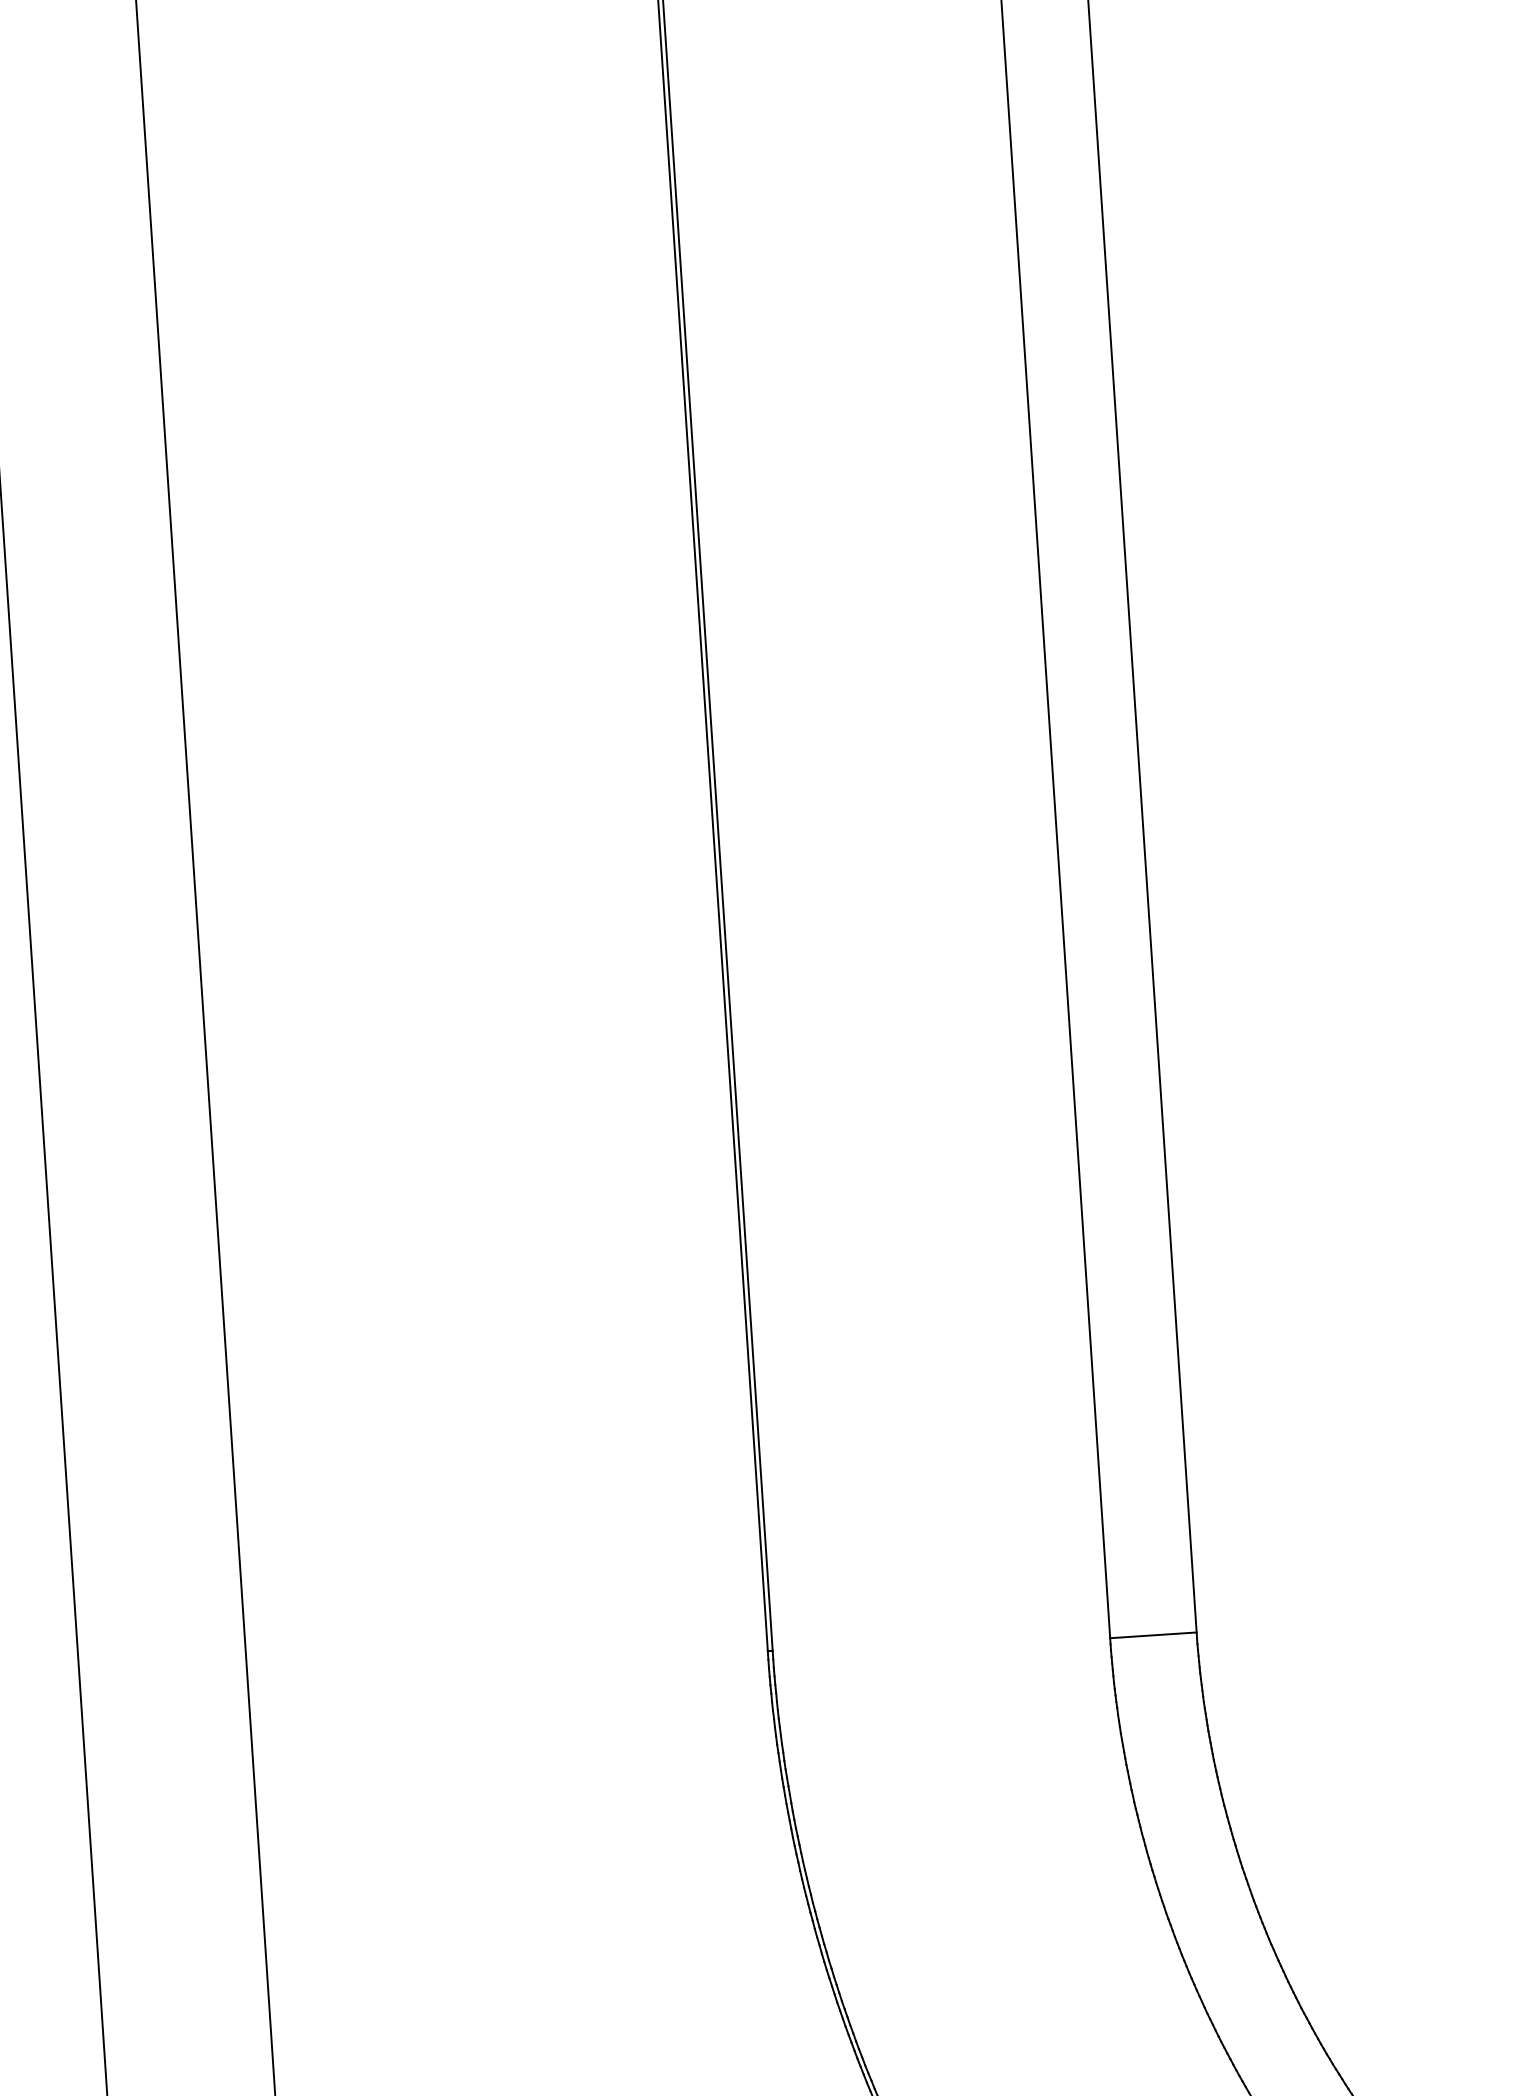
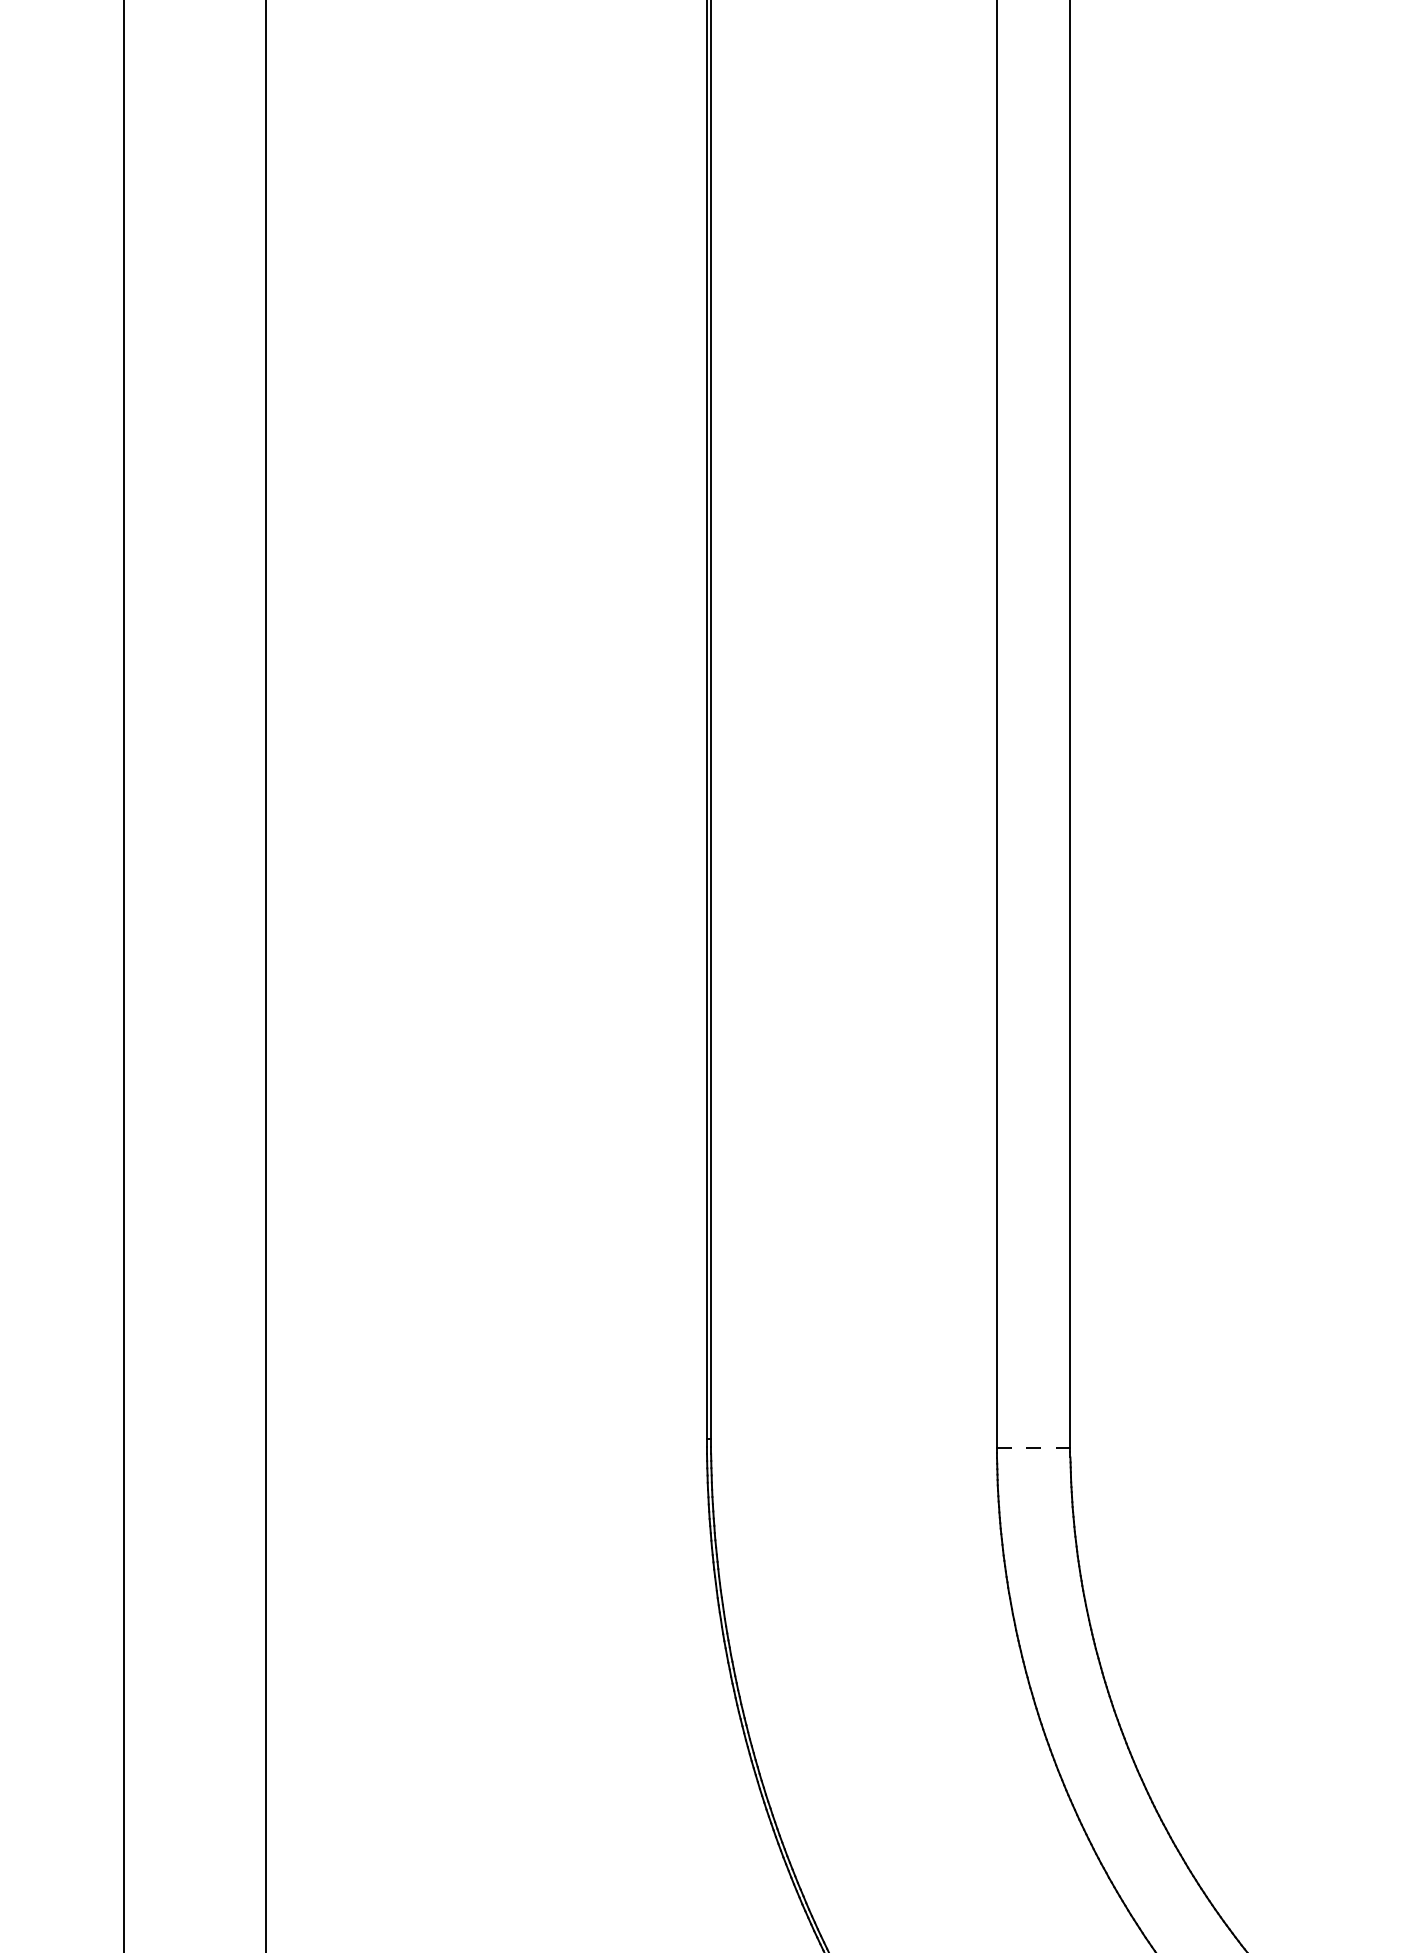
line: (1153, 1635) -> (1033, 1447), solid -> dashed

